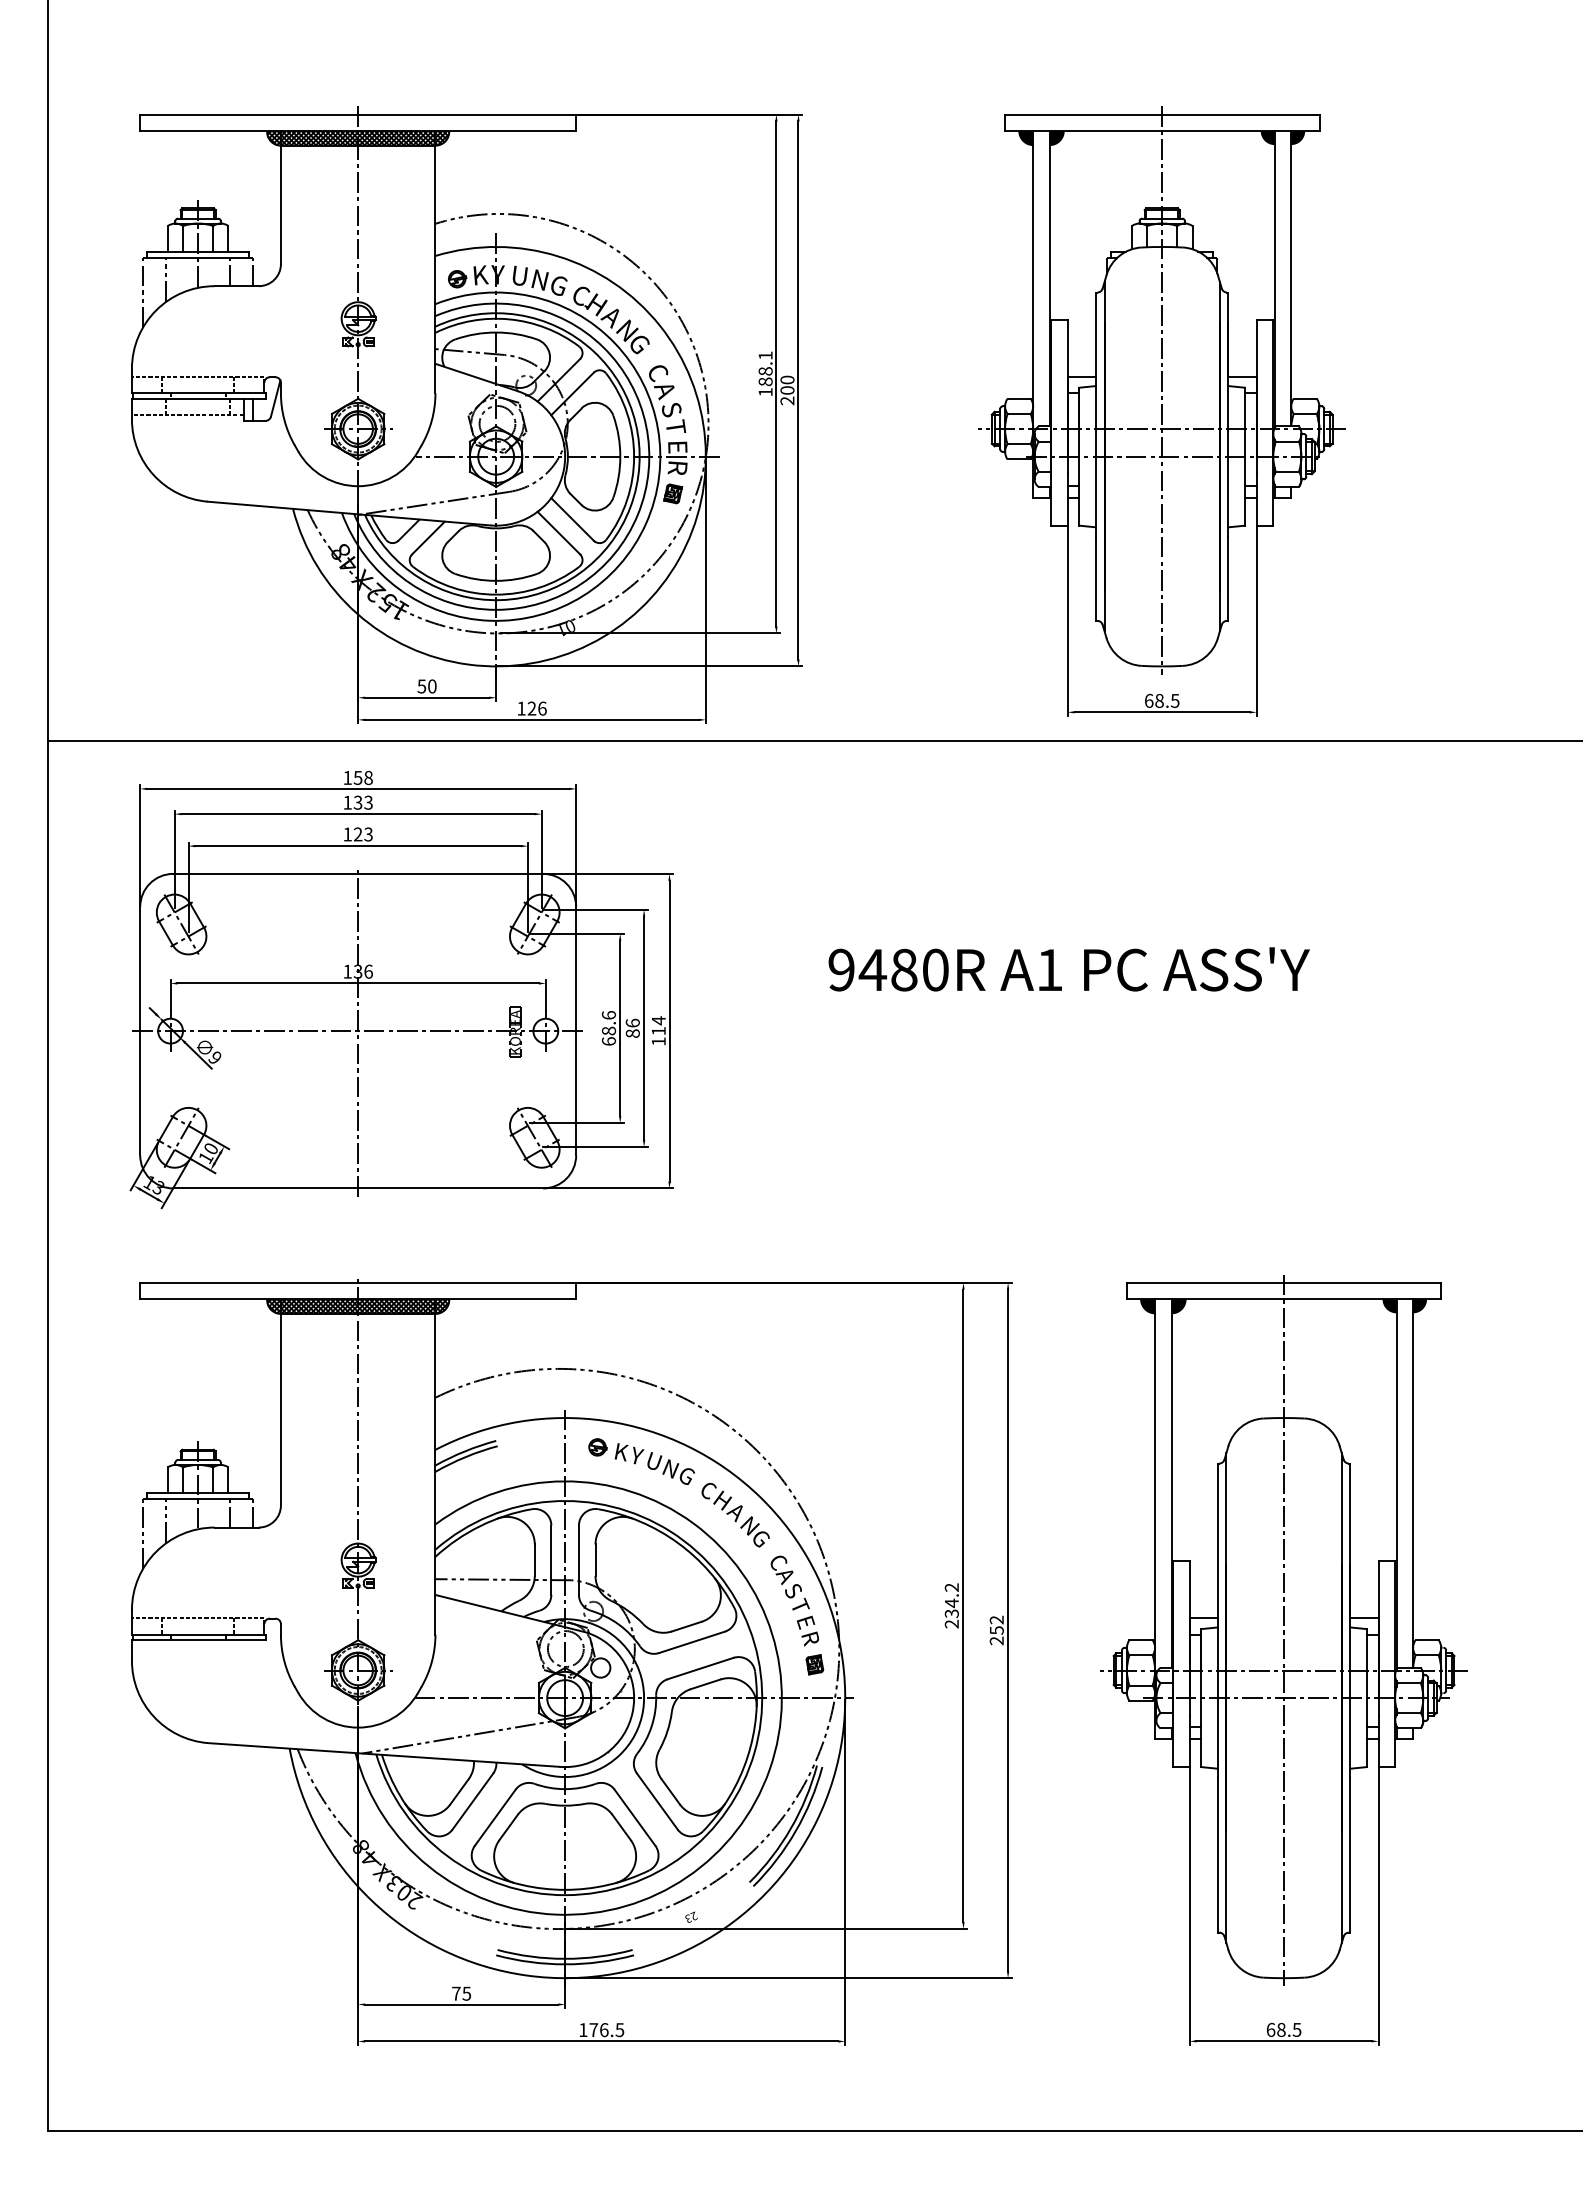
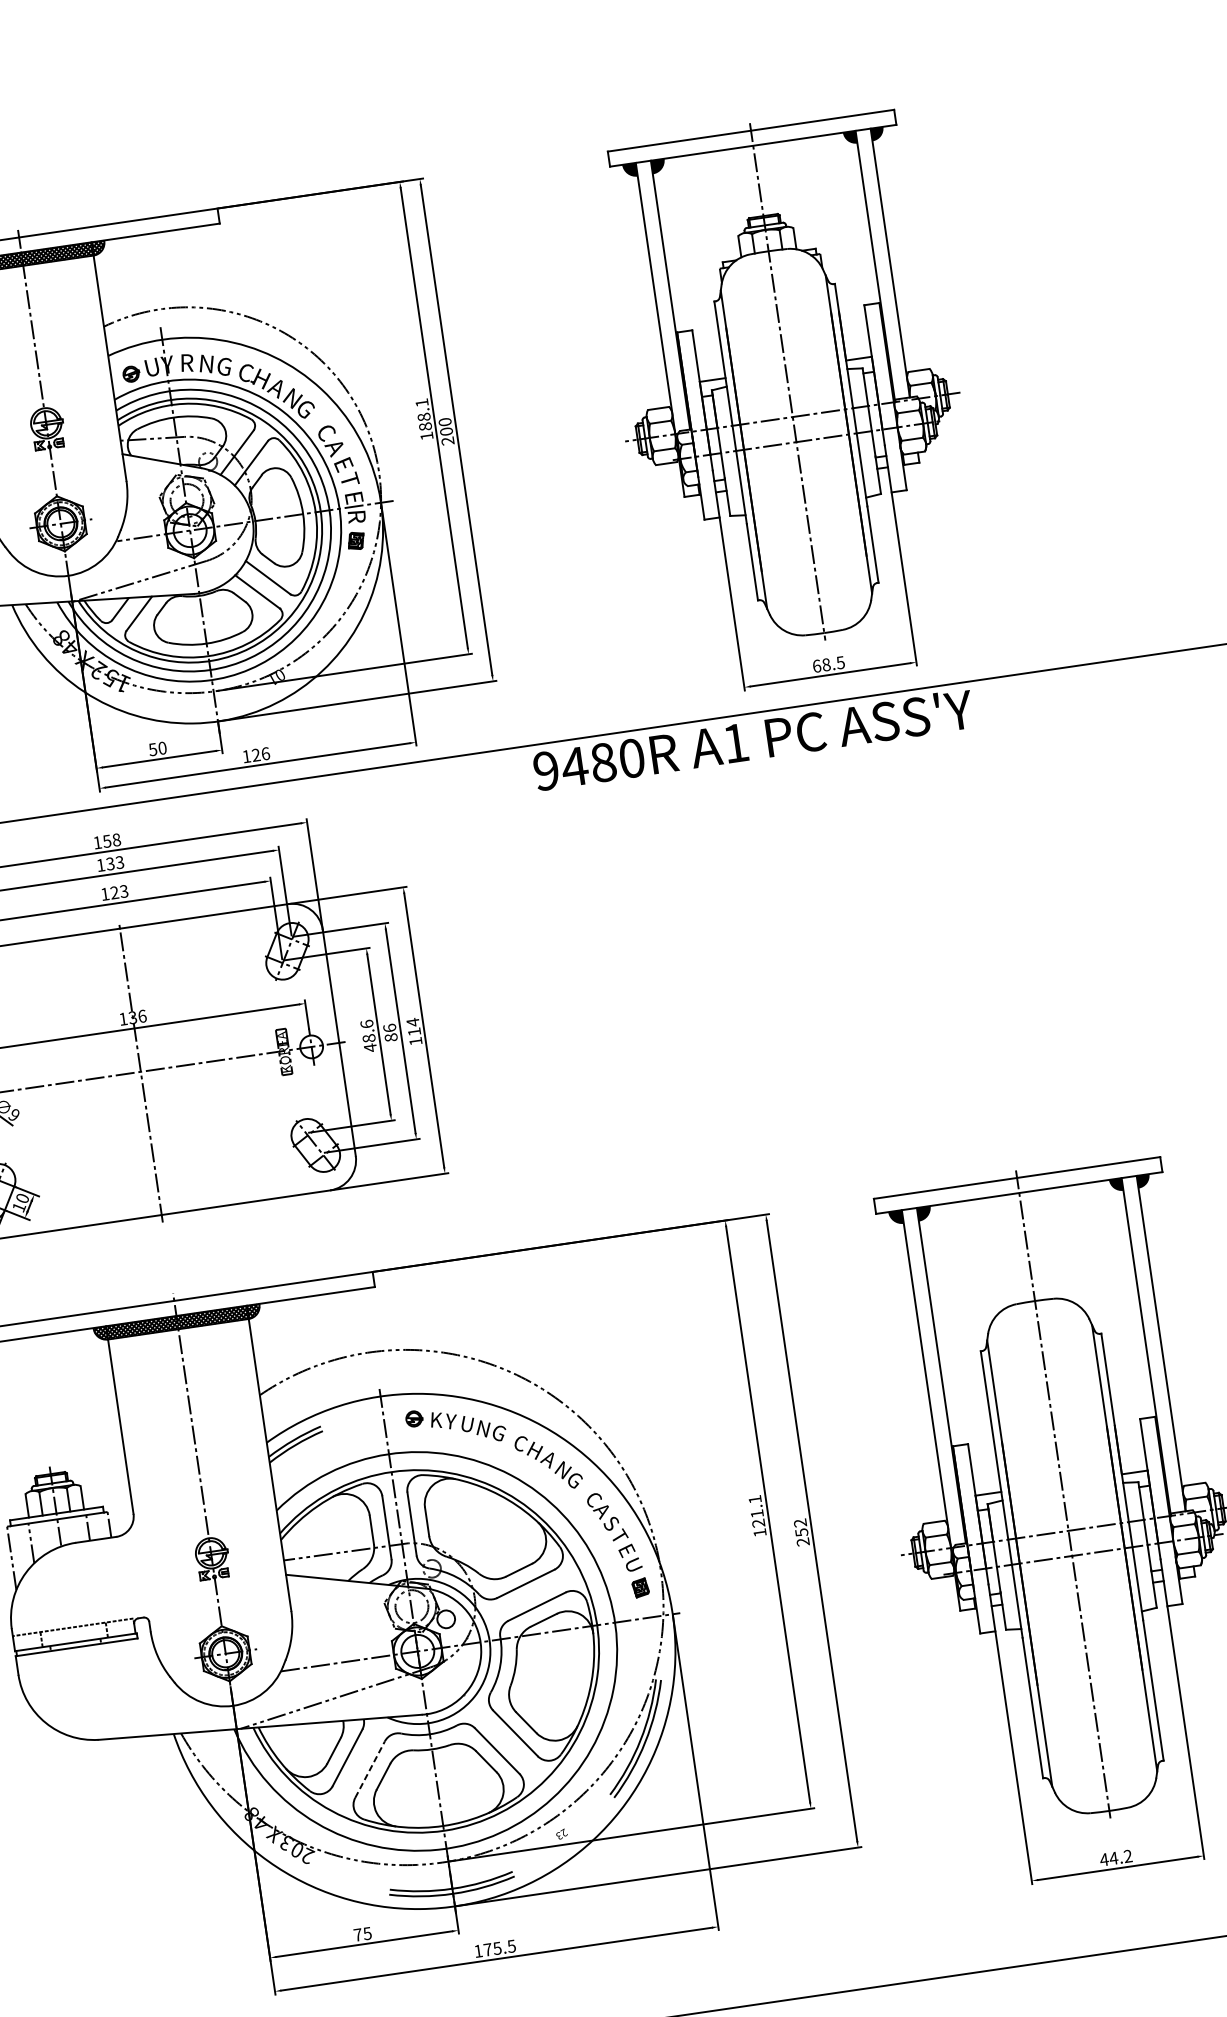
text: (481, 275) -> (152, 367), K -> U
text: (519, 276) -> (187, 363), U -> R
text: (671, 409) -> (343, 464), S -> E
text: (1068, 969) -> (752, 740), moved
text: (608, 1041) -> (370, 1048), 68.6 -> 48.6
text: (951, 1605) -> (757, 1515), 234.2 -> 121.1
text: (810, 1639) -> (633, 1565), R -> U
line: (495, 1817) -> (370, 1769), solid -> dashed
text: (1283, 2029) -> (1115, 1857), 68.5 -> 44.2
text: (603, 2030) -> (496, 1948), 176.5 -> 175.5

